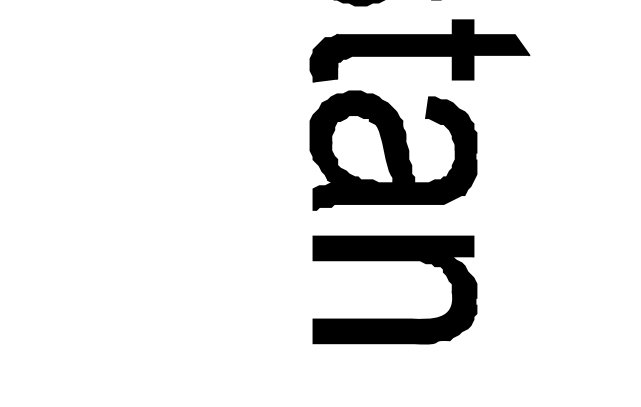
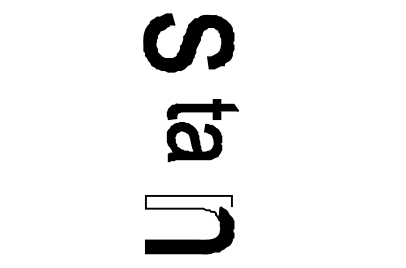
part: (418, 114) -> (202, 130), size x0.6
fill: (392, 258) -> (188, 207), removed

